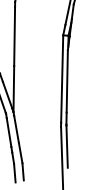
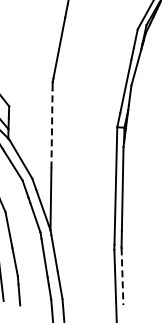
line: (15, 36) -> (52, 128), solid -> dashed
line: (67, 147) -> (122, 277), solid -> dashed

